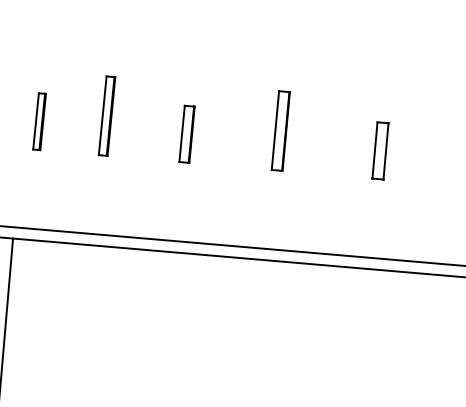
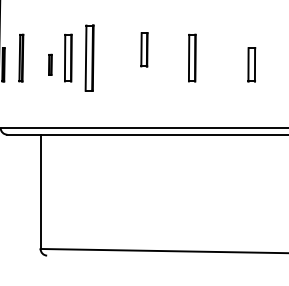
part: (71, 112) -> (68, 57), added
part: (106, 115) -> (89, 57), size x1.4
part: (39, 121) -> (50, 64), size x0.6
part: (187, 133) -> (144, 49), moved

